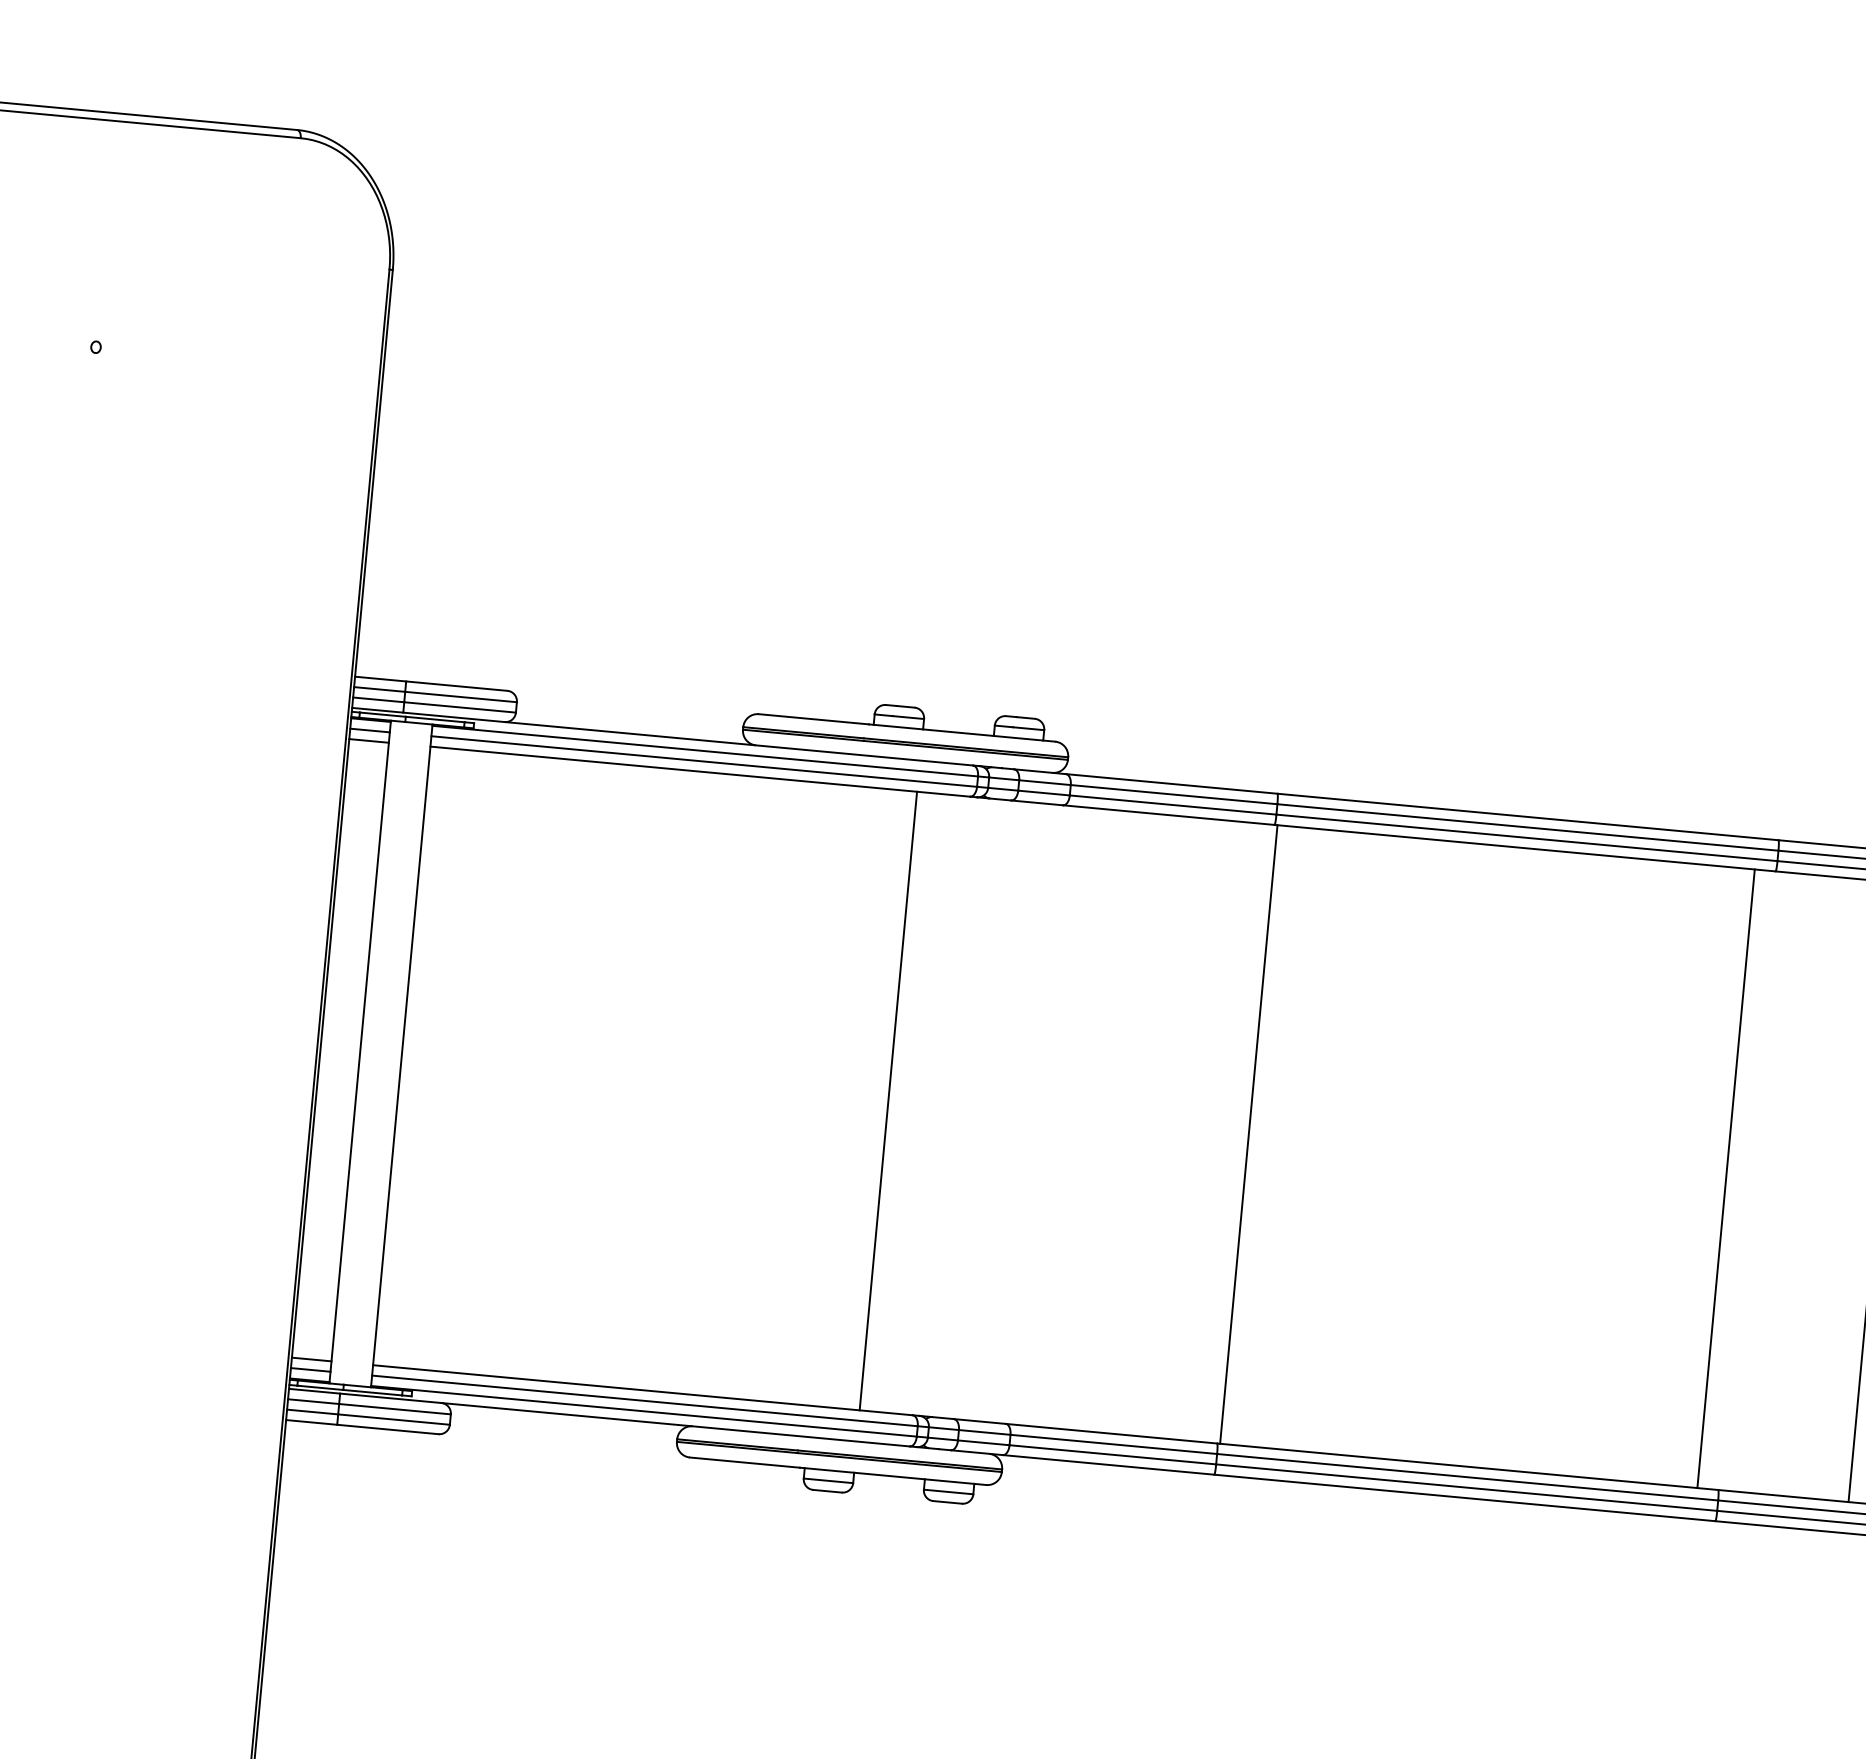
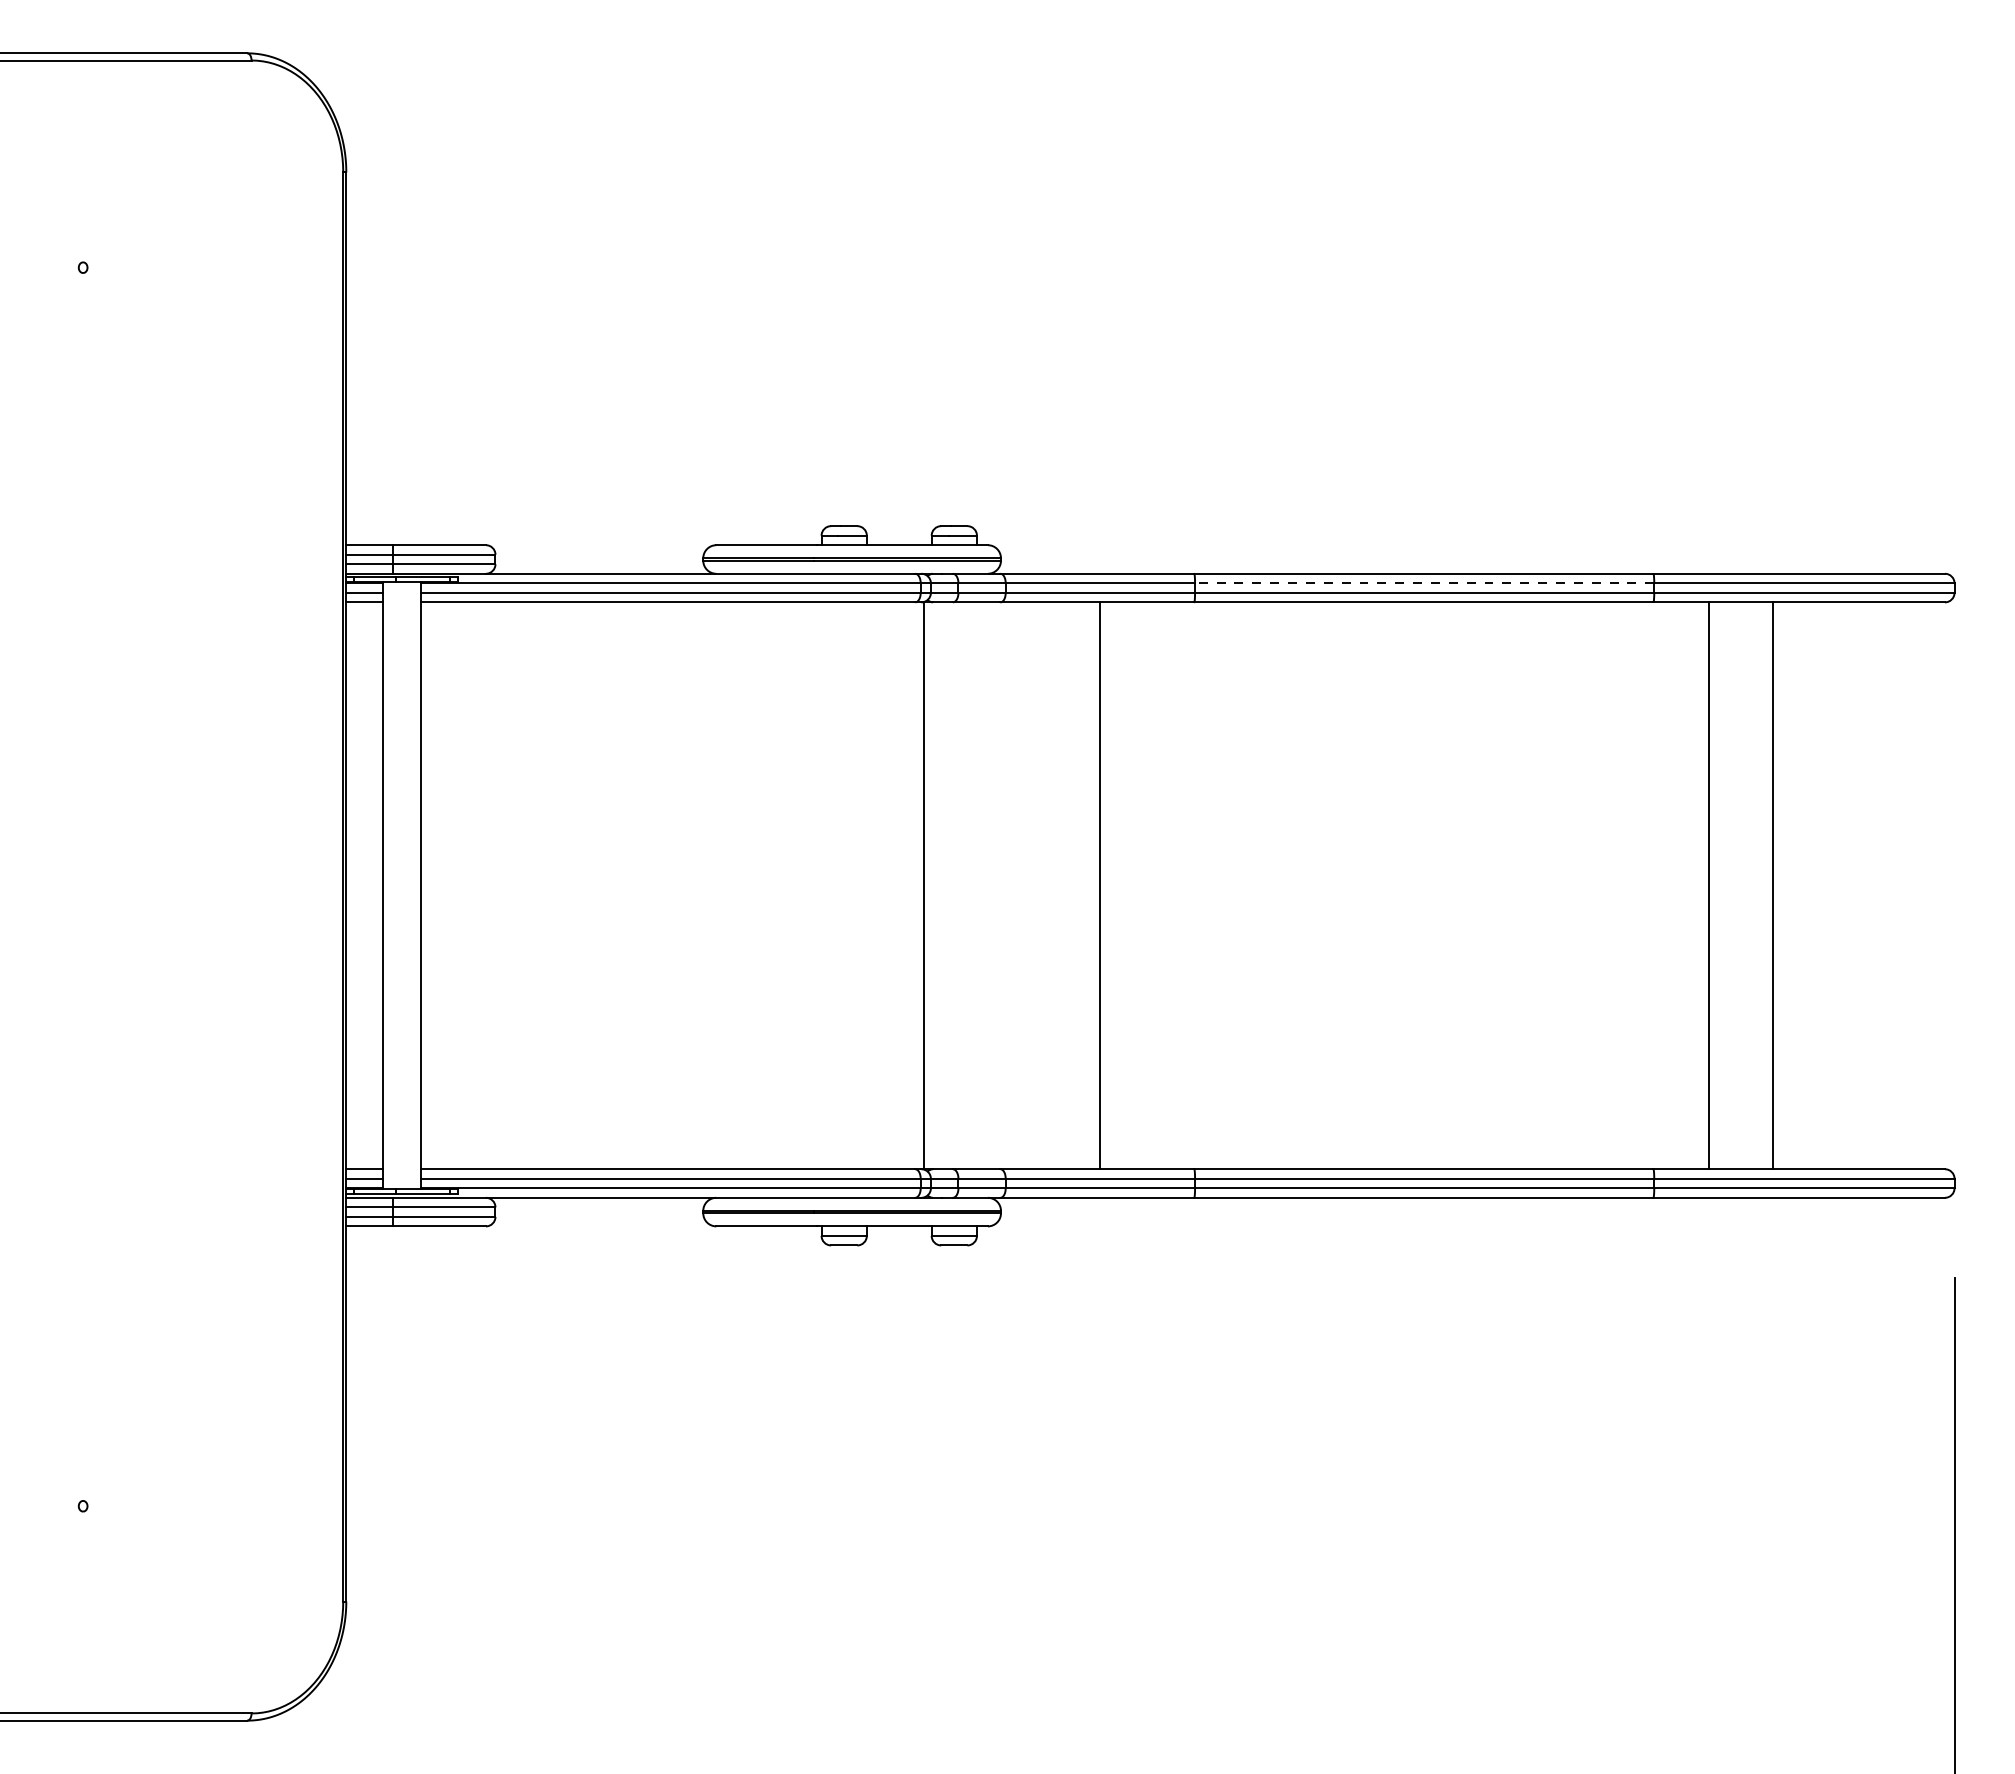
line: (1527, 827) -> (1424, 583), solid -> dashed
line: (888, 1100) -> (923, 885), moved
line: (1248, 1134) -> (1099, 885), moved
line: (1726, 1178) -> (1709, 885), moved

